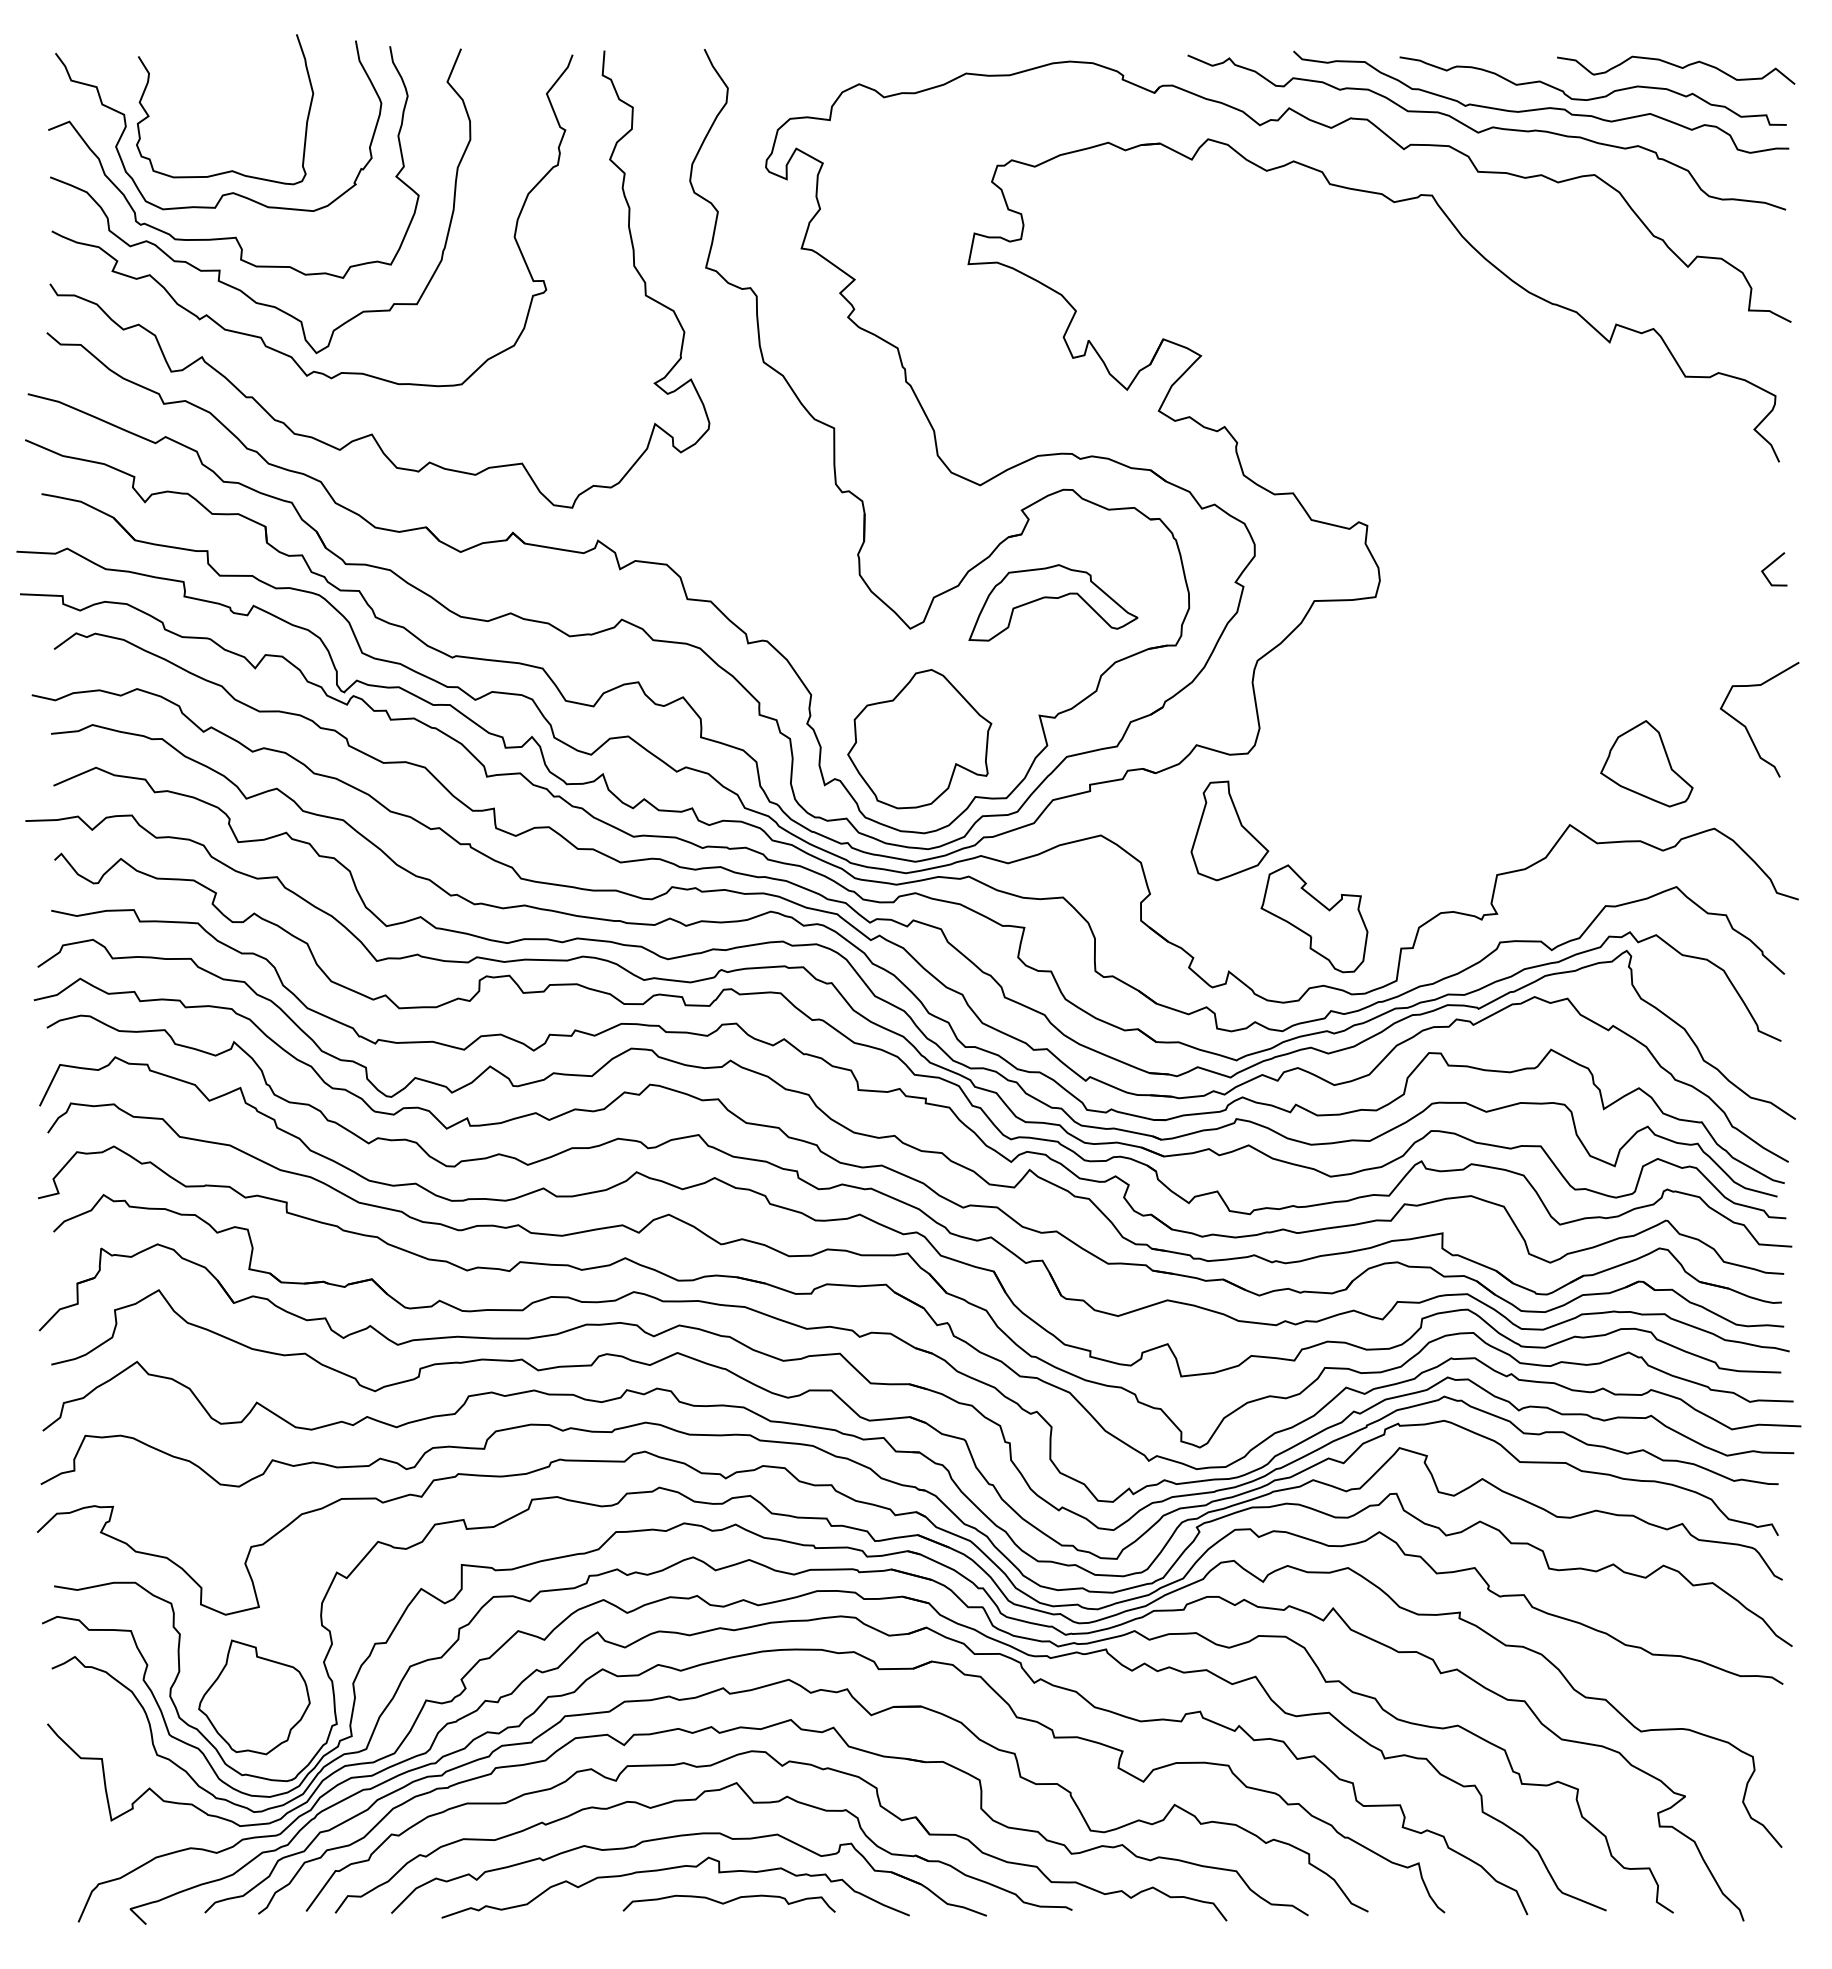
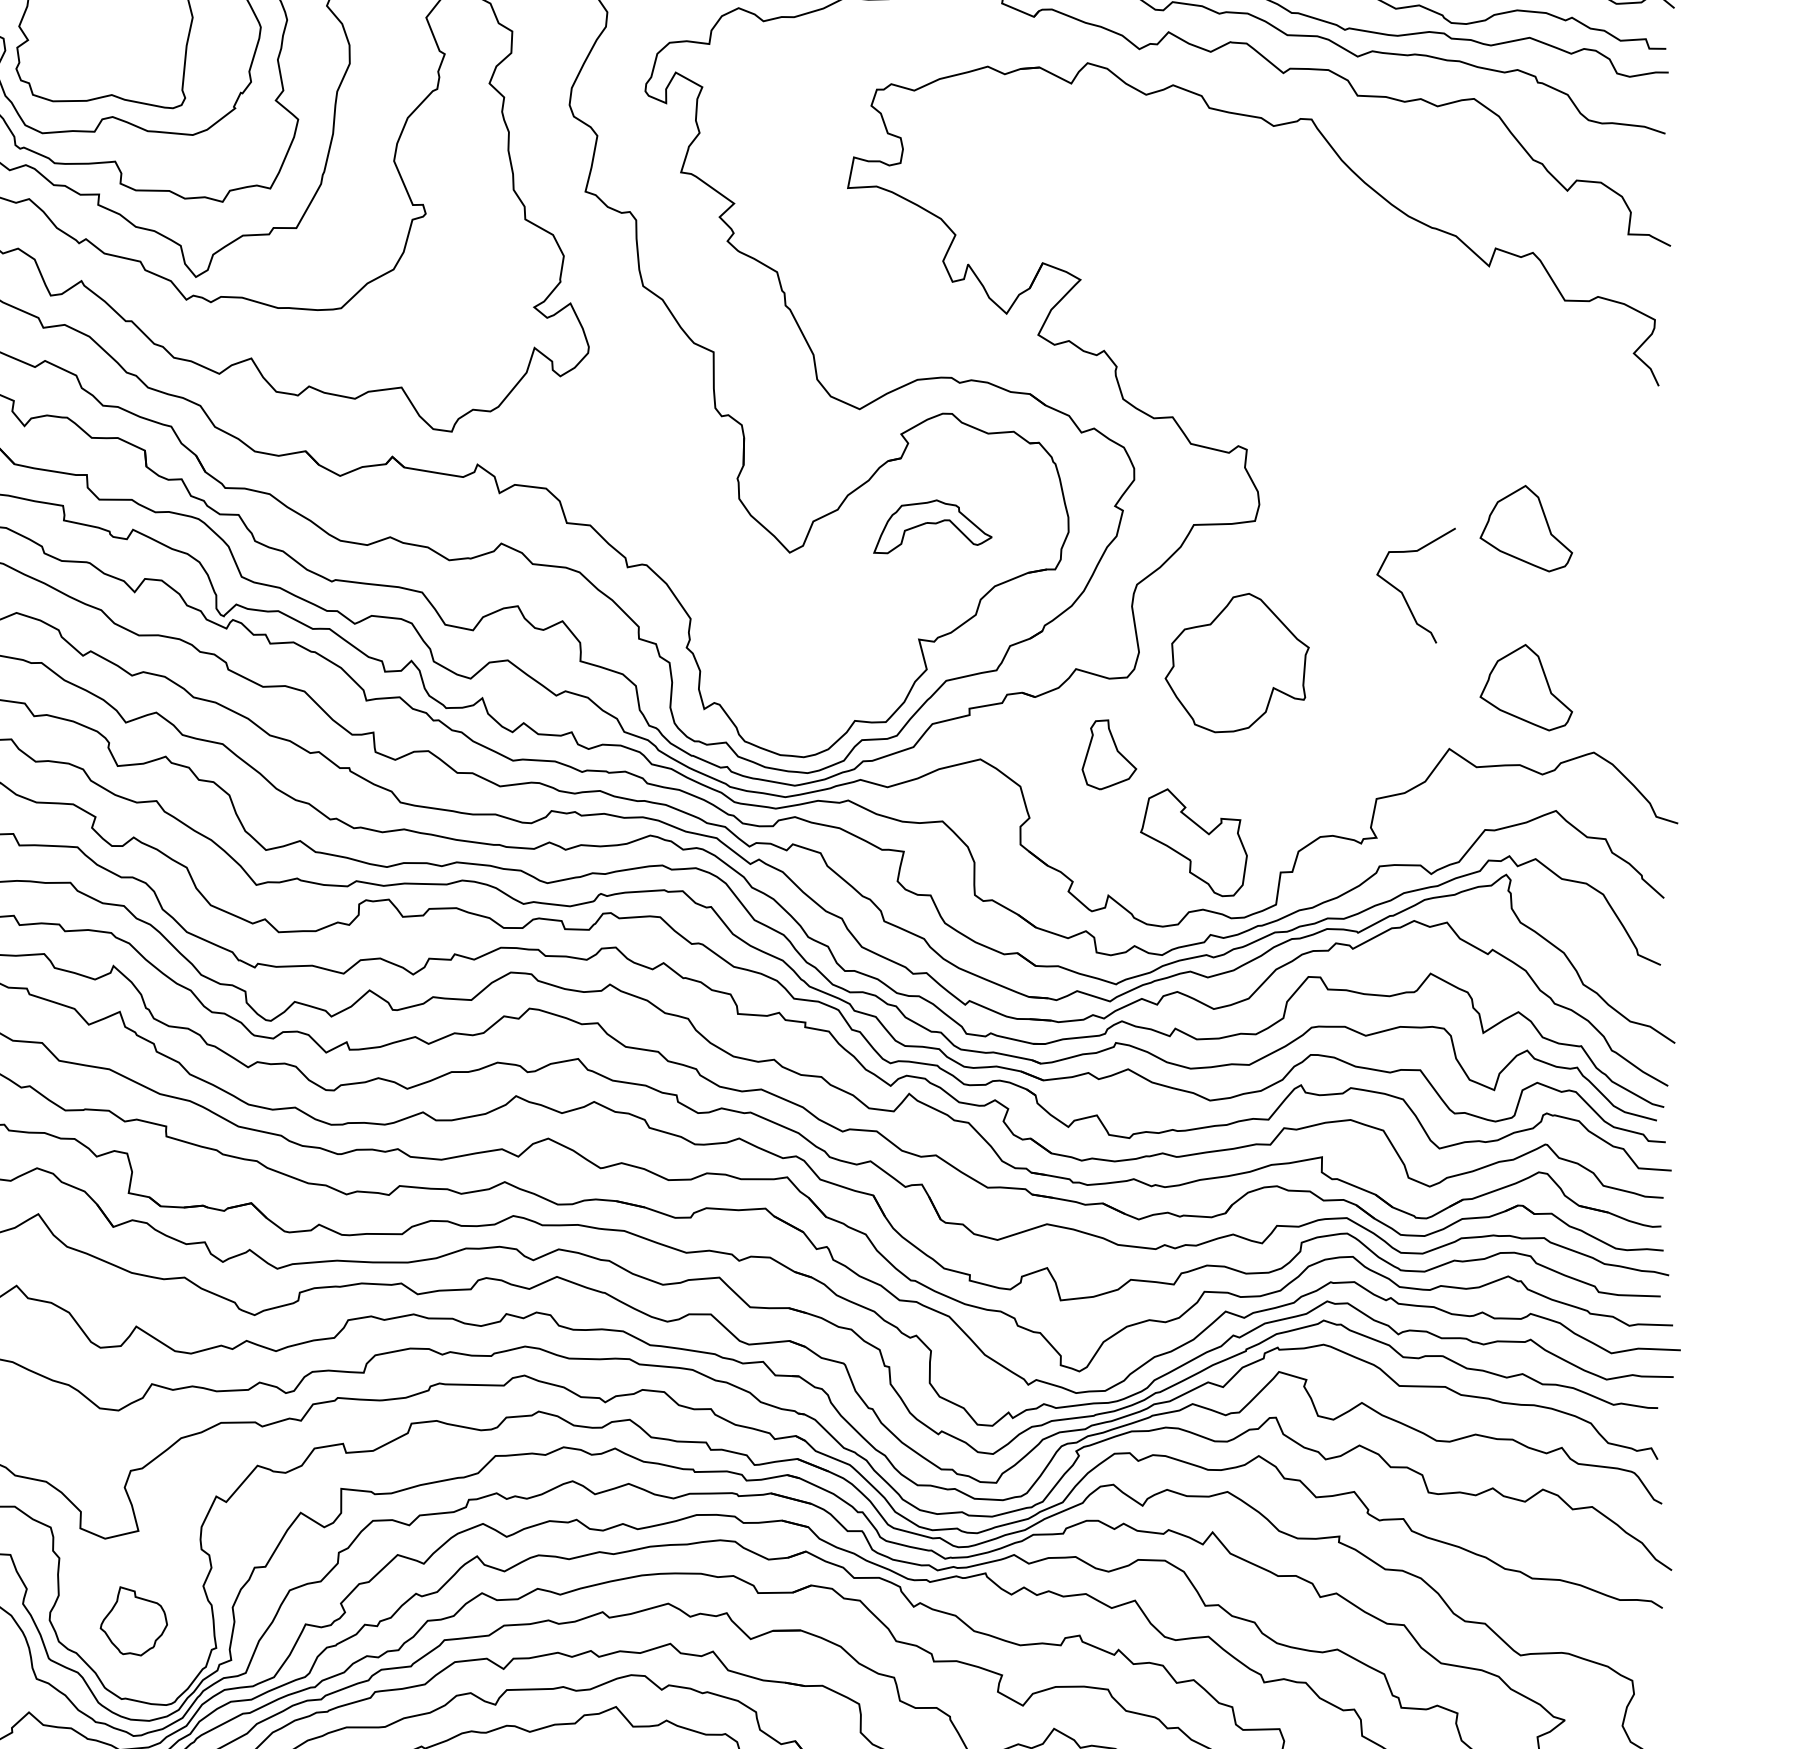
line: (1772, 564) -> (1651, 488), removed
part: (1053, 602) -> (932, 526), size x0.7
part: (1646, 604) -> (1525, 528), added
curve: (1746, 726) -> (1402, 592), moved
part: (919, 739) -> (1236, 663), moved
part: (1229, 830) -> (1108, 754), size x0.7
part: (254, 1697) -> (133, 1621), size x0.6

